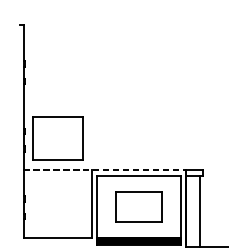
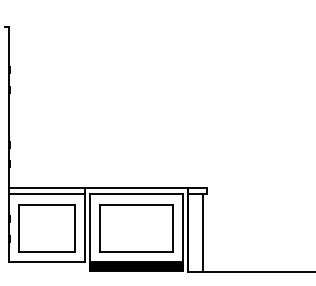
part: (57, 138) -> (46, 228), moved
line: (104, 170) -> (98, 187), dashed -> solid
line: (57, 176) -> (46, 194), added
part: (139, 207) -> (136, 228), size x1.43

